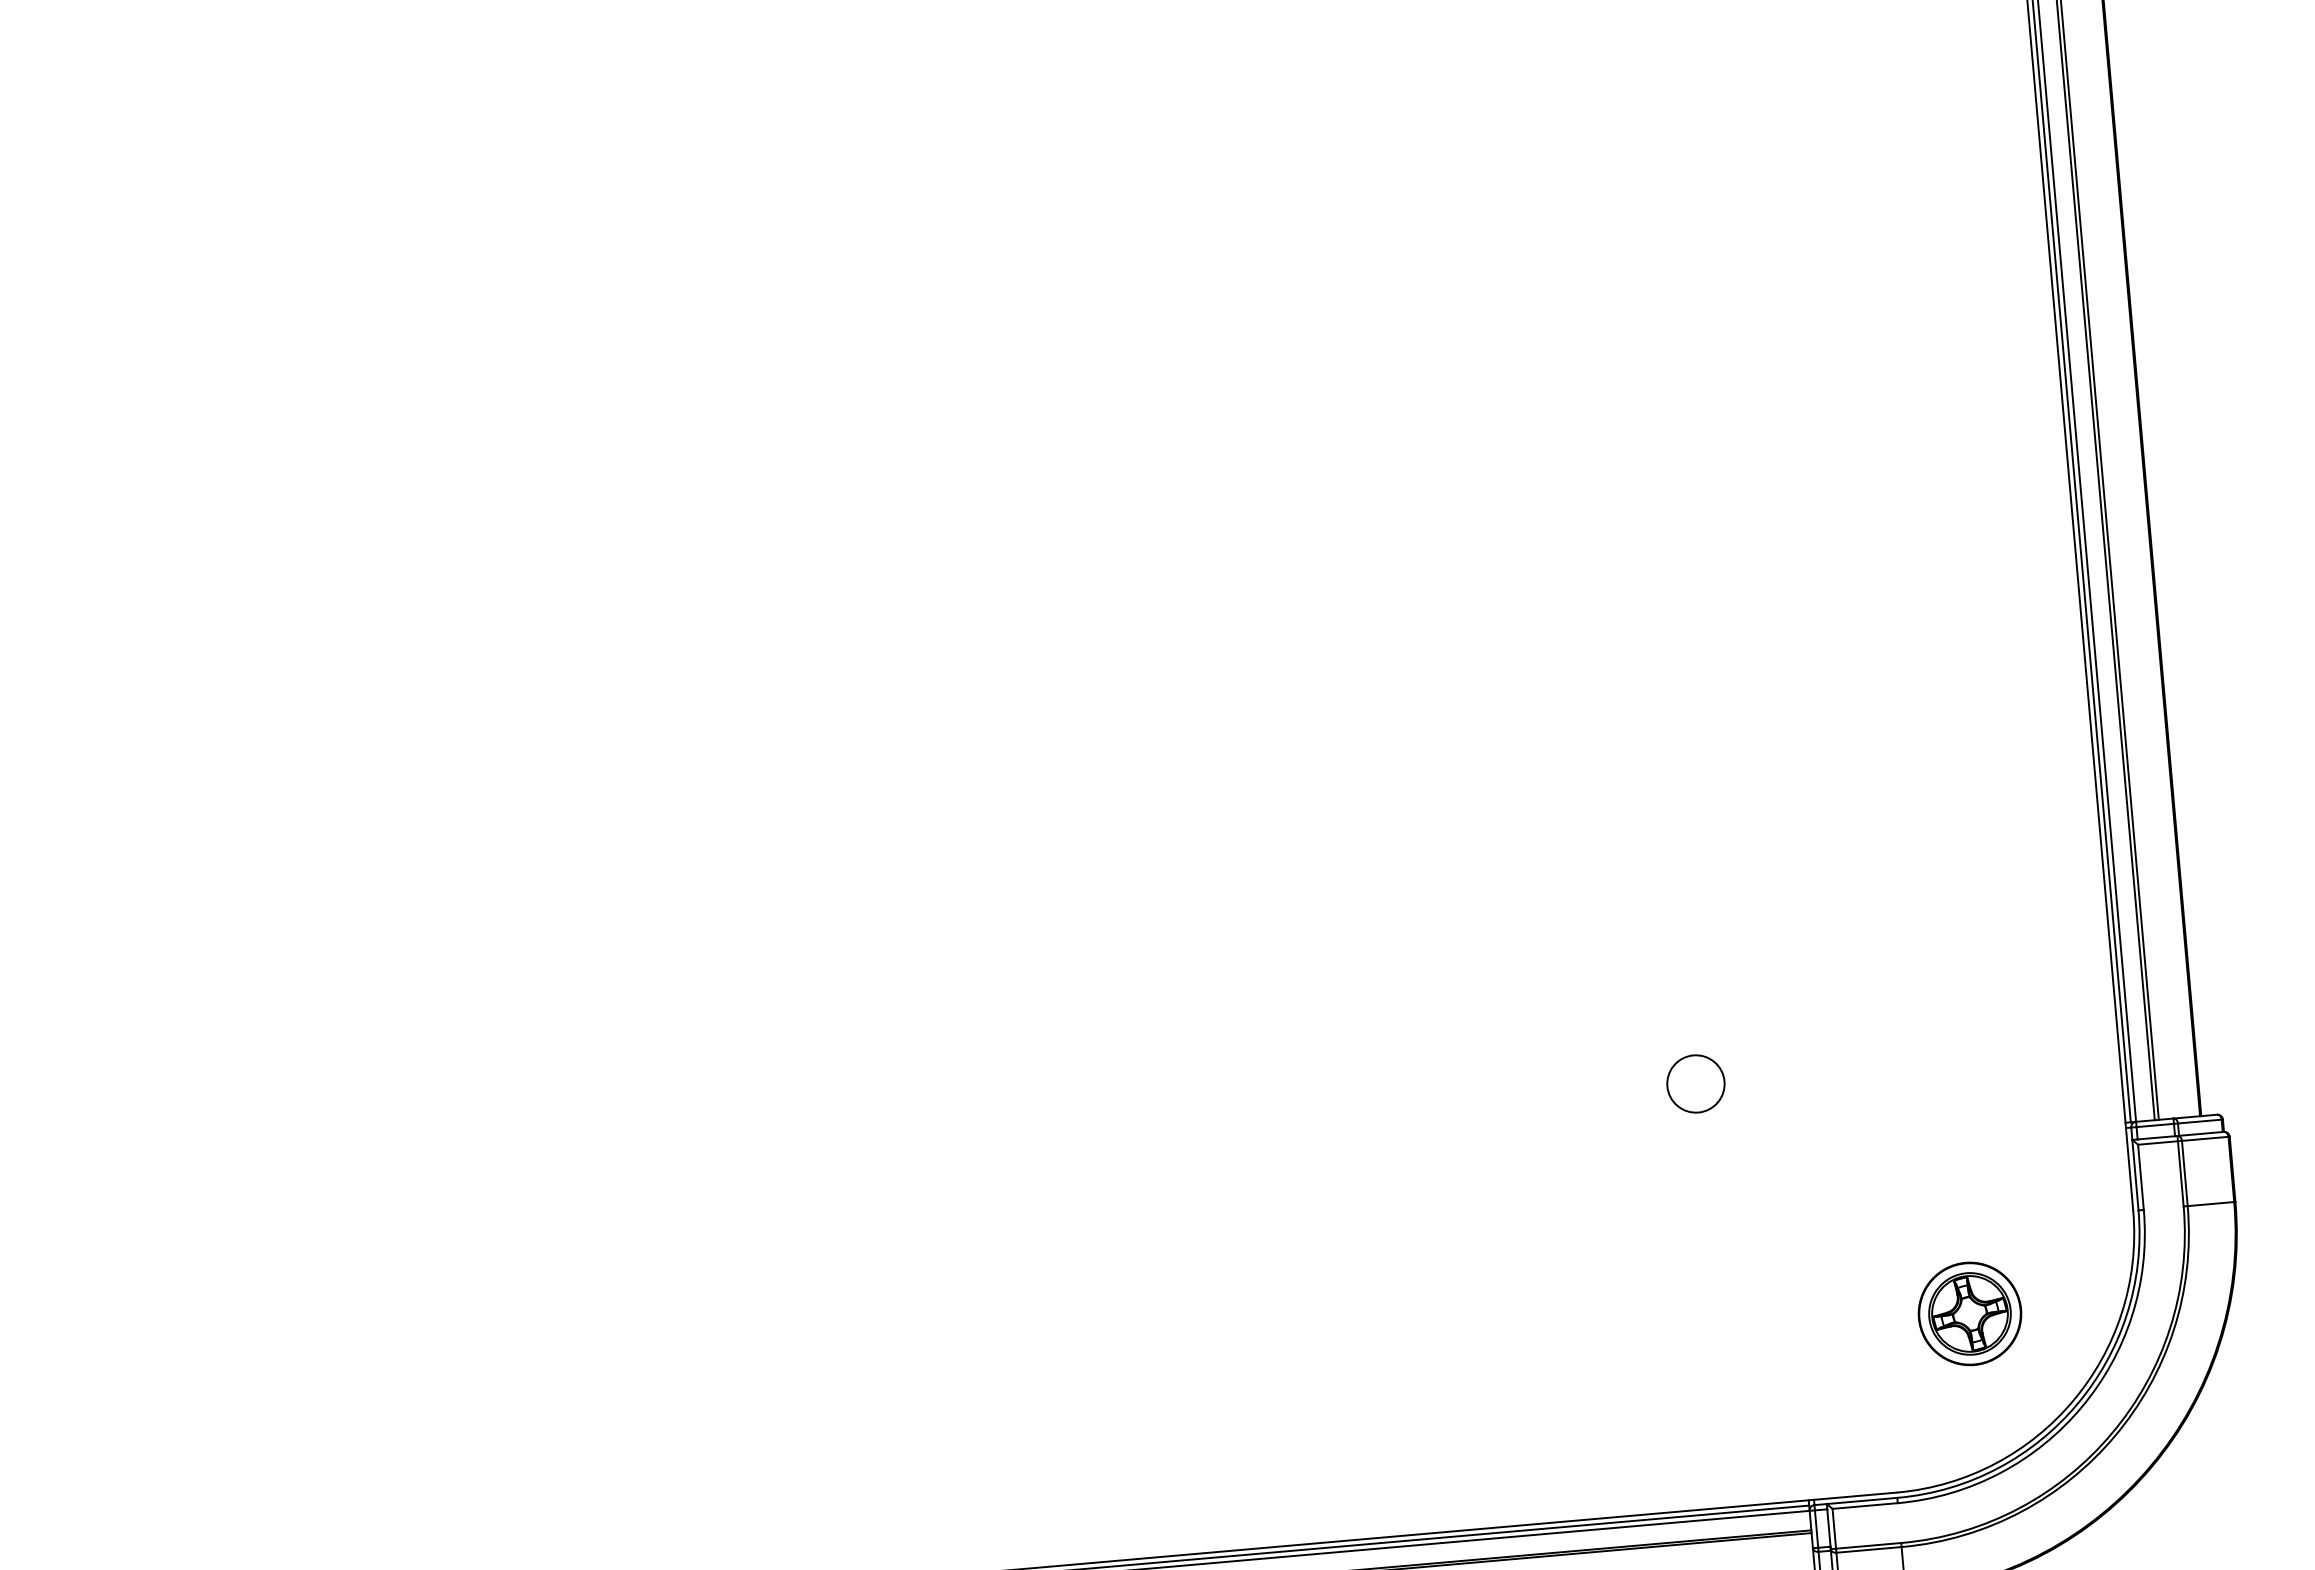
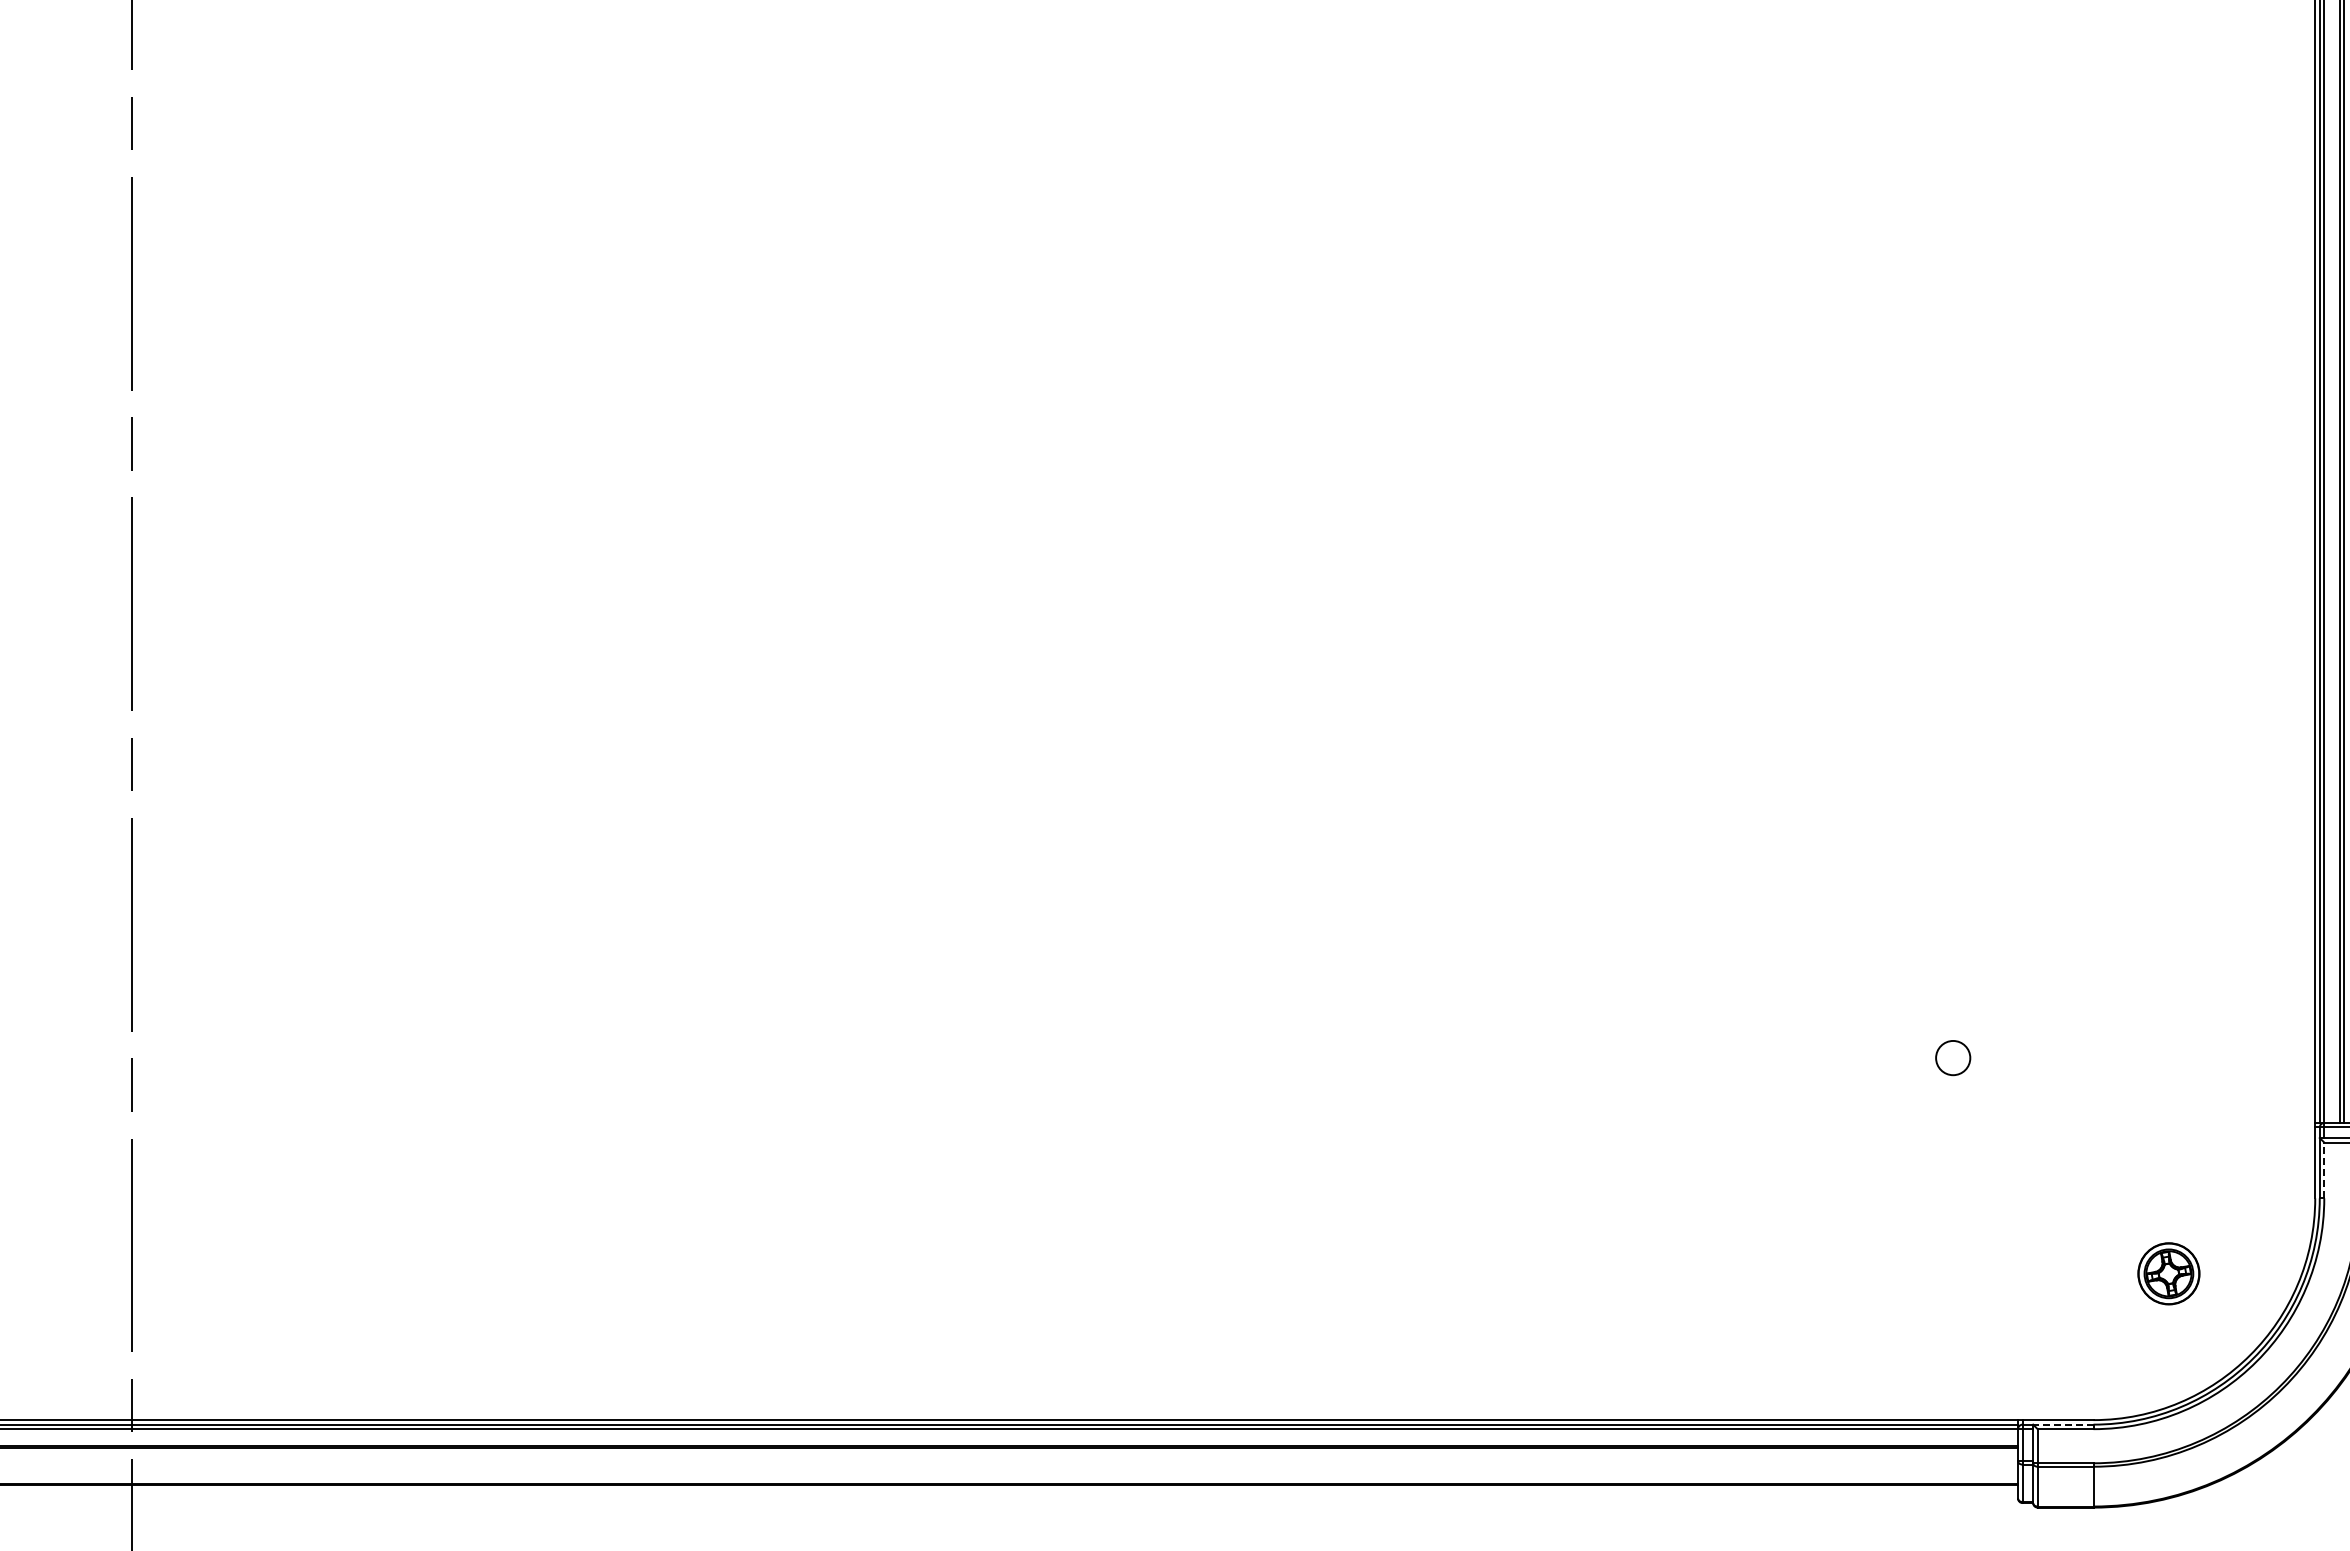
circle: (1695, 1083) -> (1952, 1057), size x0.7
line: (2141, 1177) -> (2324, 1170), solid -> dashed
part: (1969, 1313) -> (2168, 1273), size x0.7
line: (1861, 1500) -> (2062, 1424), solid -> dashed

